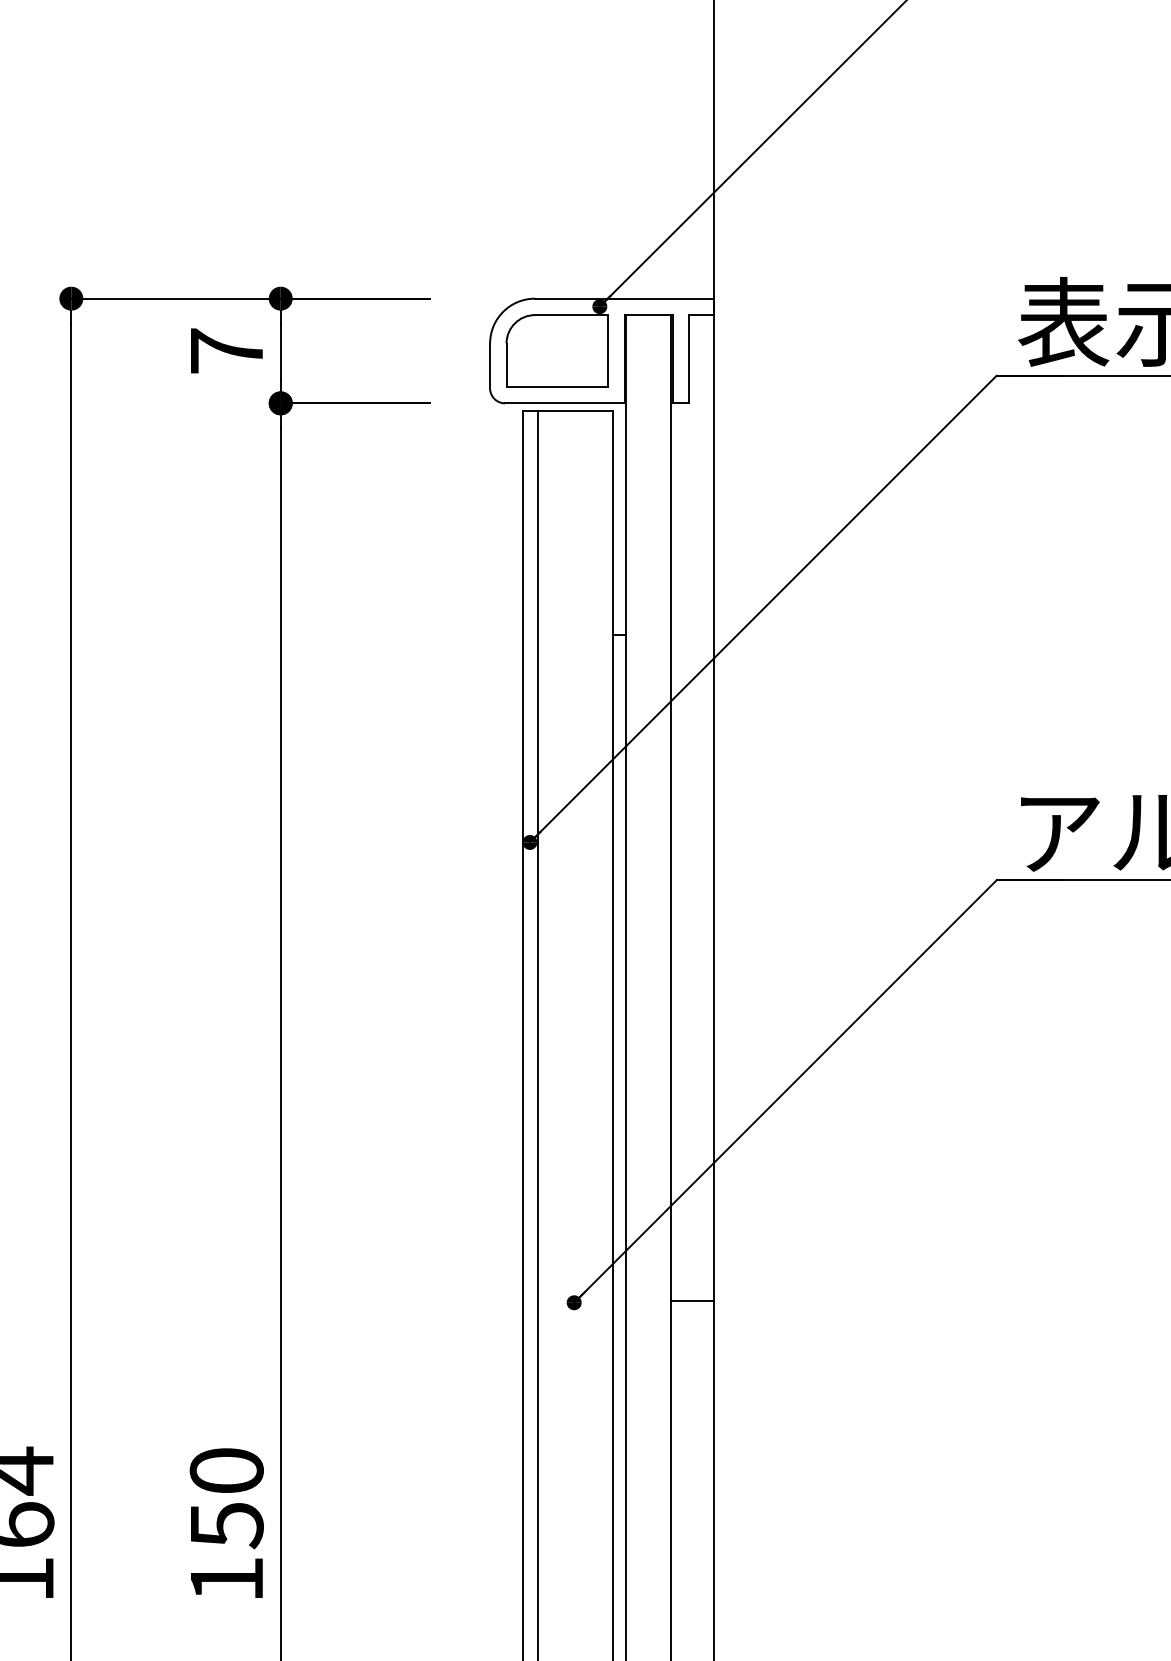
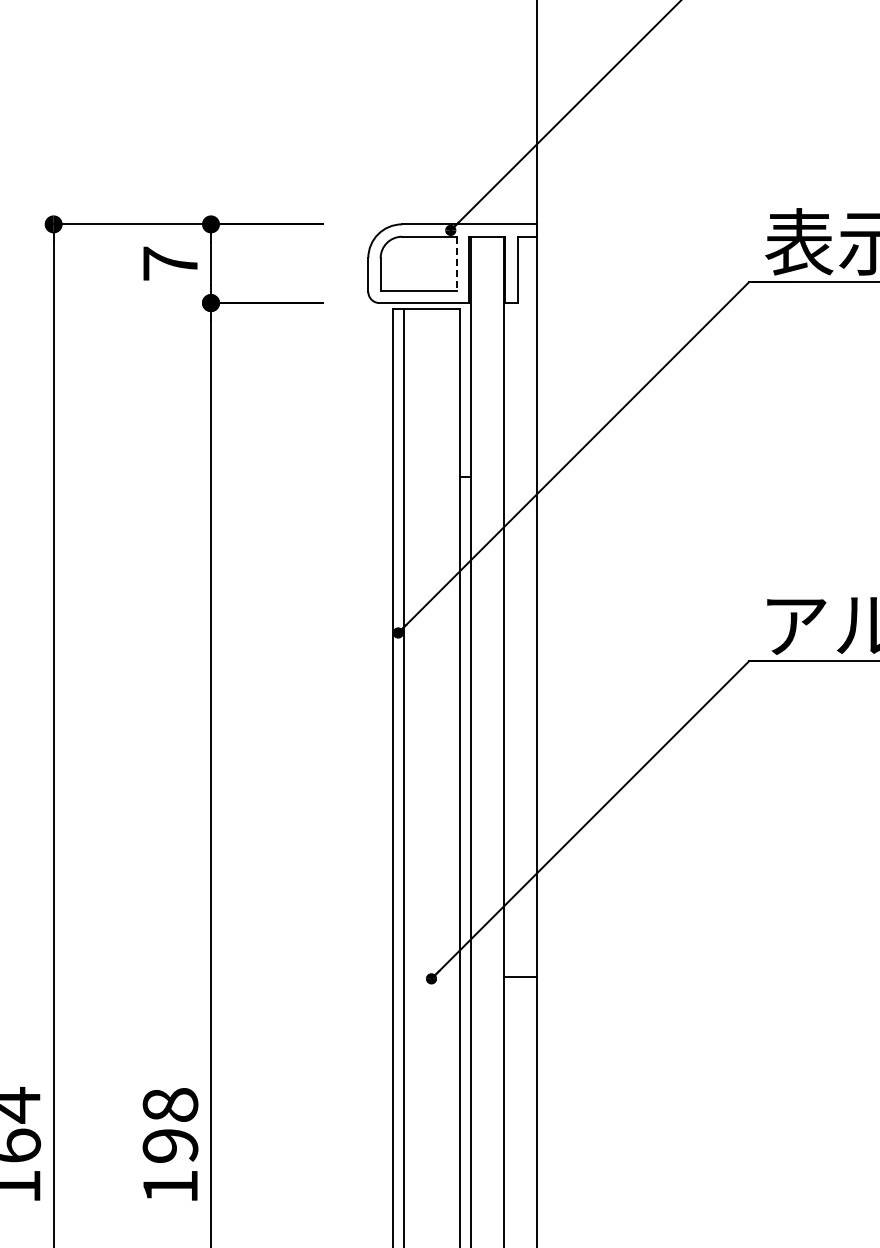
line: (608, 350) -> (457, 263), solid -> dashed
text: (226, 1499) -> (170, 1126), 150 -> 198

